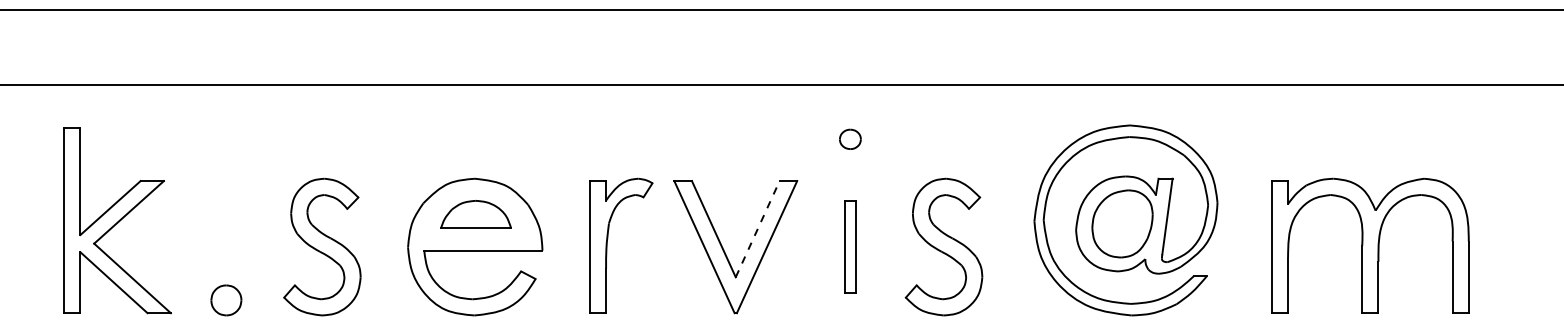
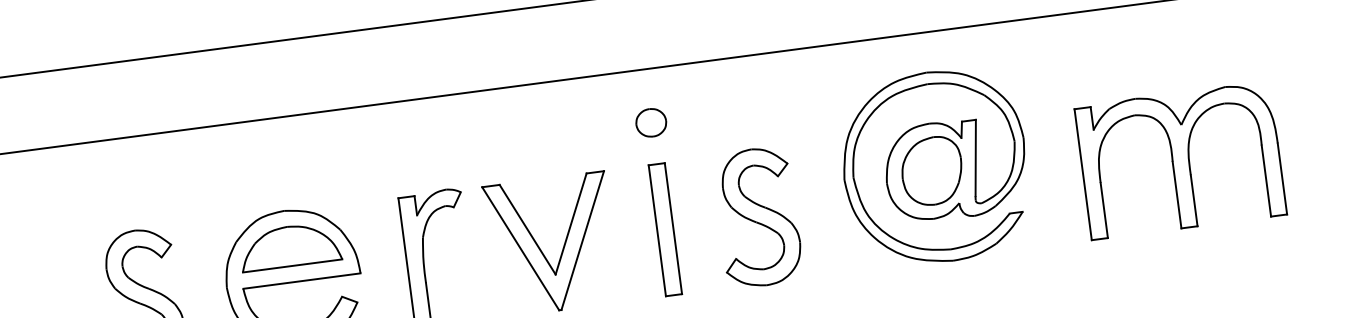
part: (850, 139) -> (651, 122), size x1.43
part: (475, 214) -> (289, 246), size x1.43
line: (757, 229) -> (570, 224), dashed -> solid
part: (850, 246) -> (665, 229), size x1.43

